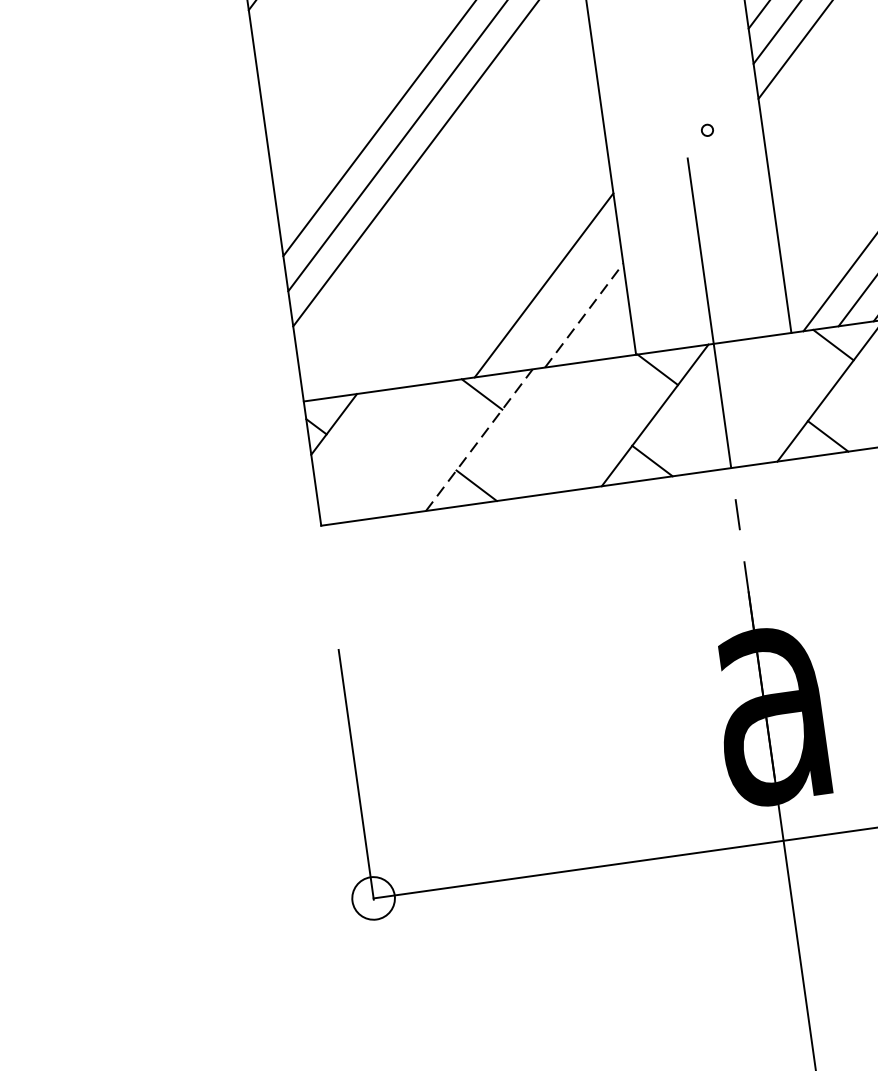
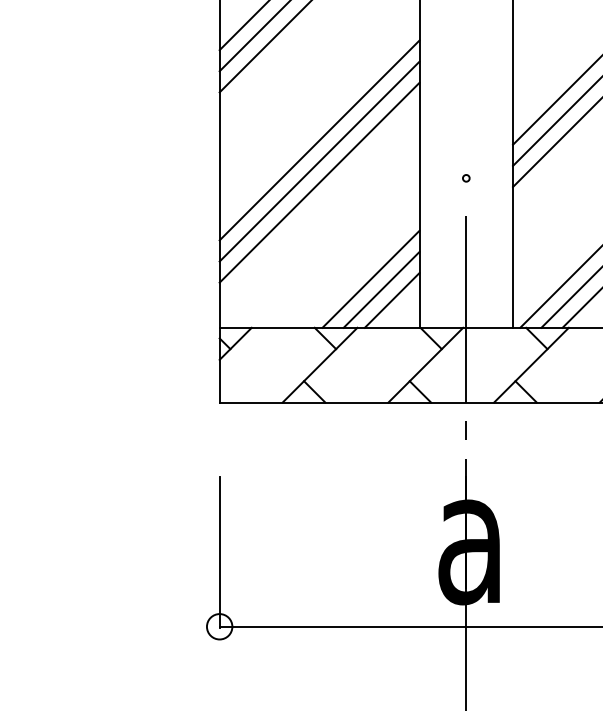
circle: (707, 130) -> (466, 178), moved
line: (563, 299) -> (381, 289), added
line: (584, 315) -> (392, 300), dashed -> solid
line: (480, 440) -> (320, 365), dashed -> solid

